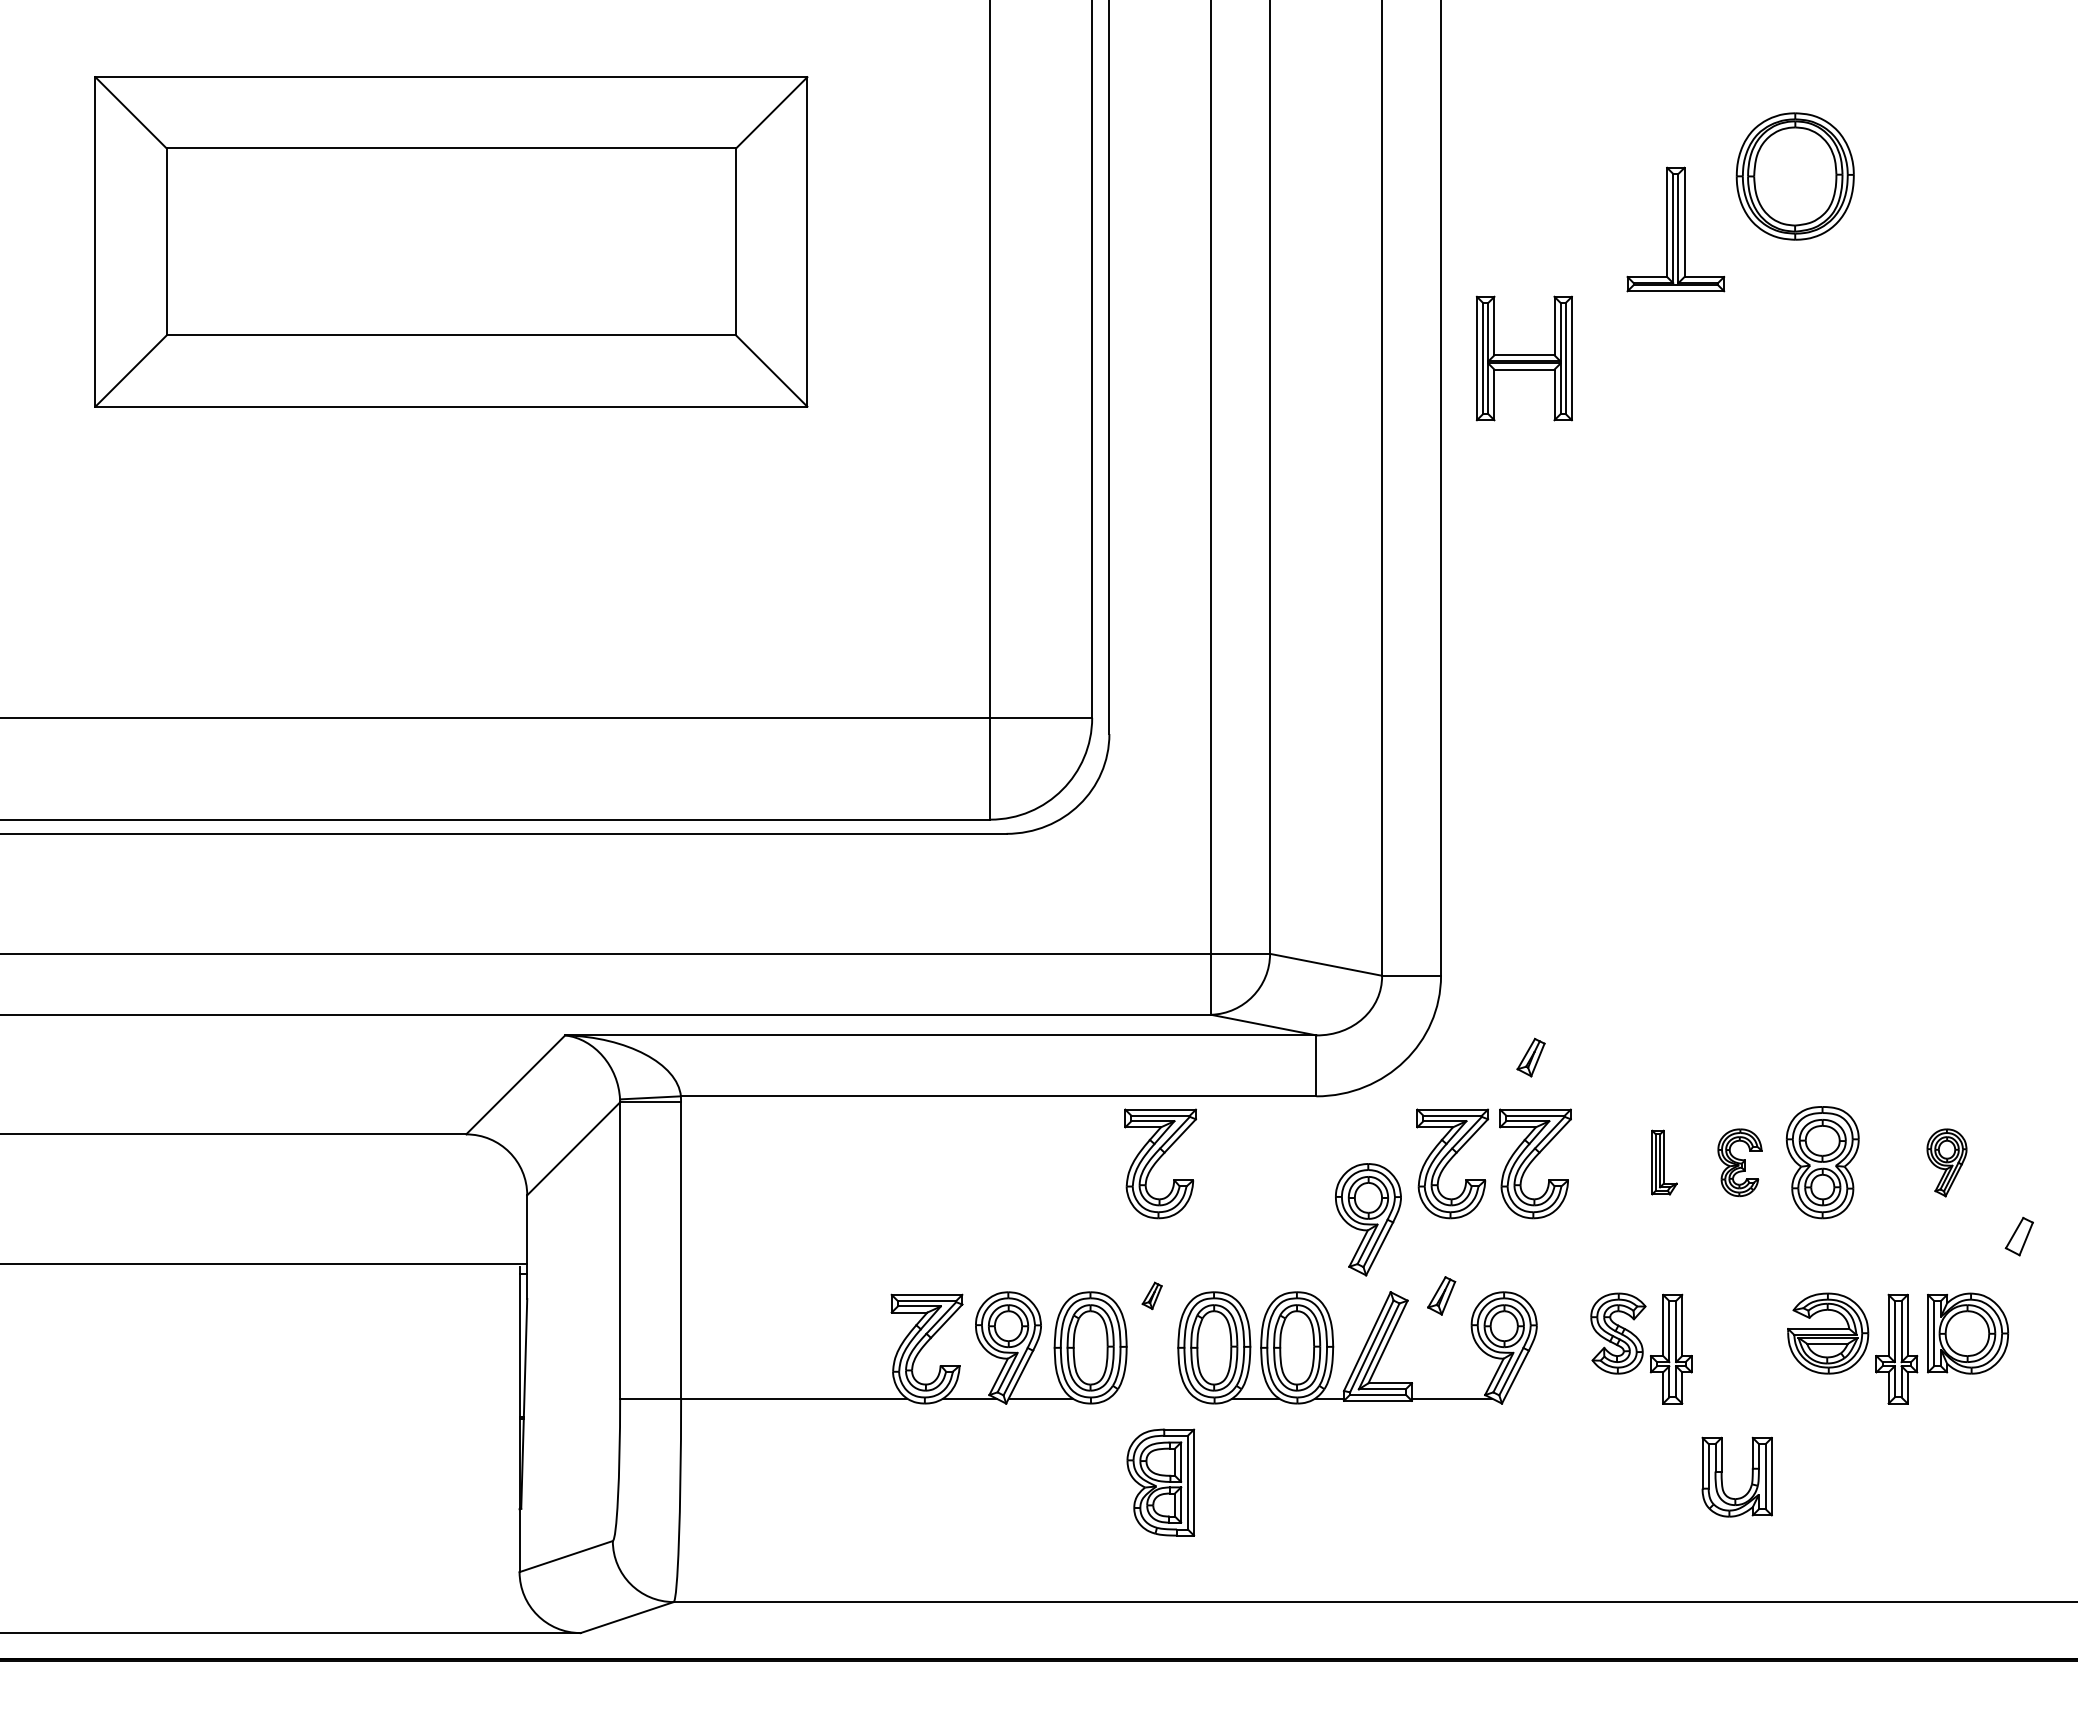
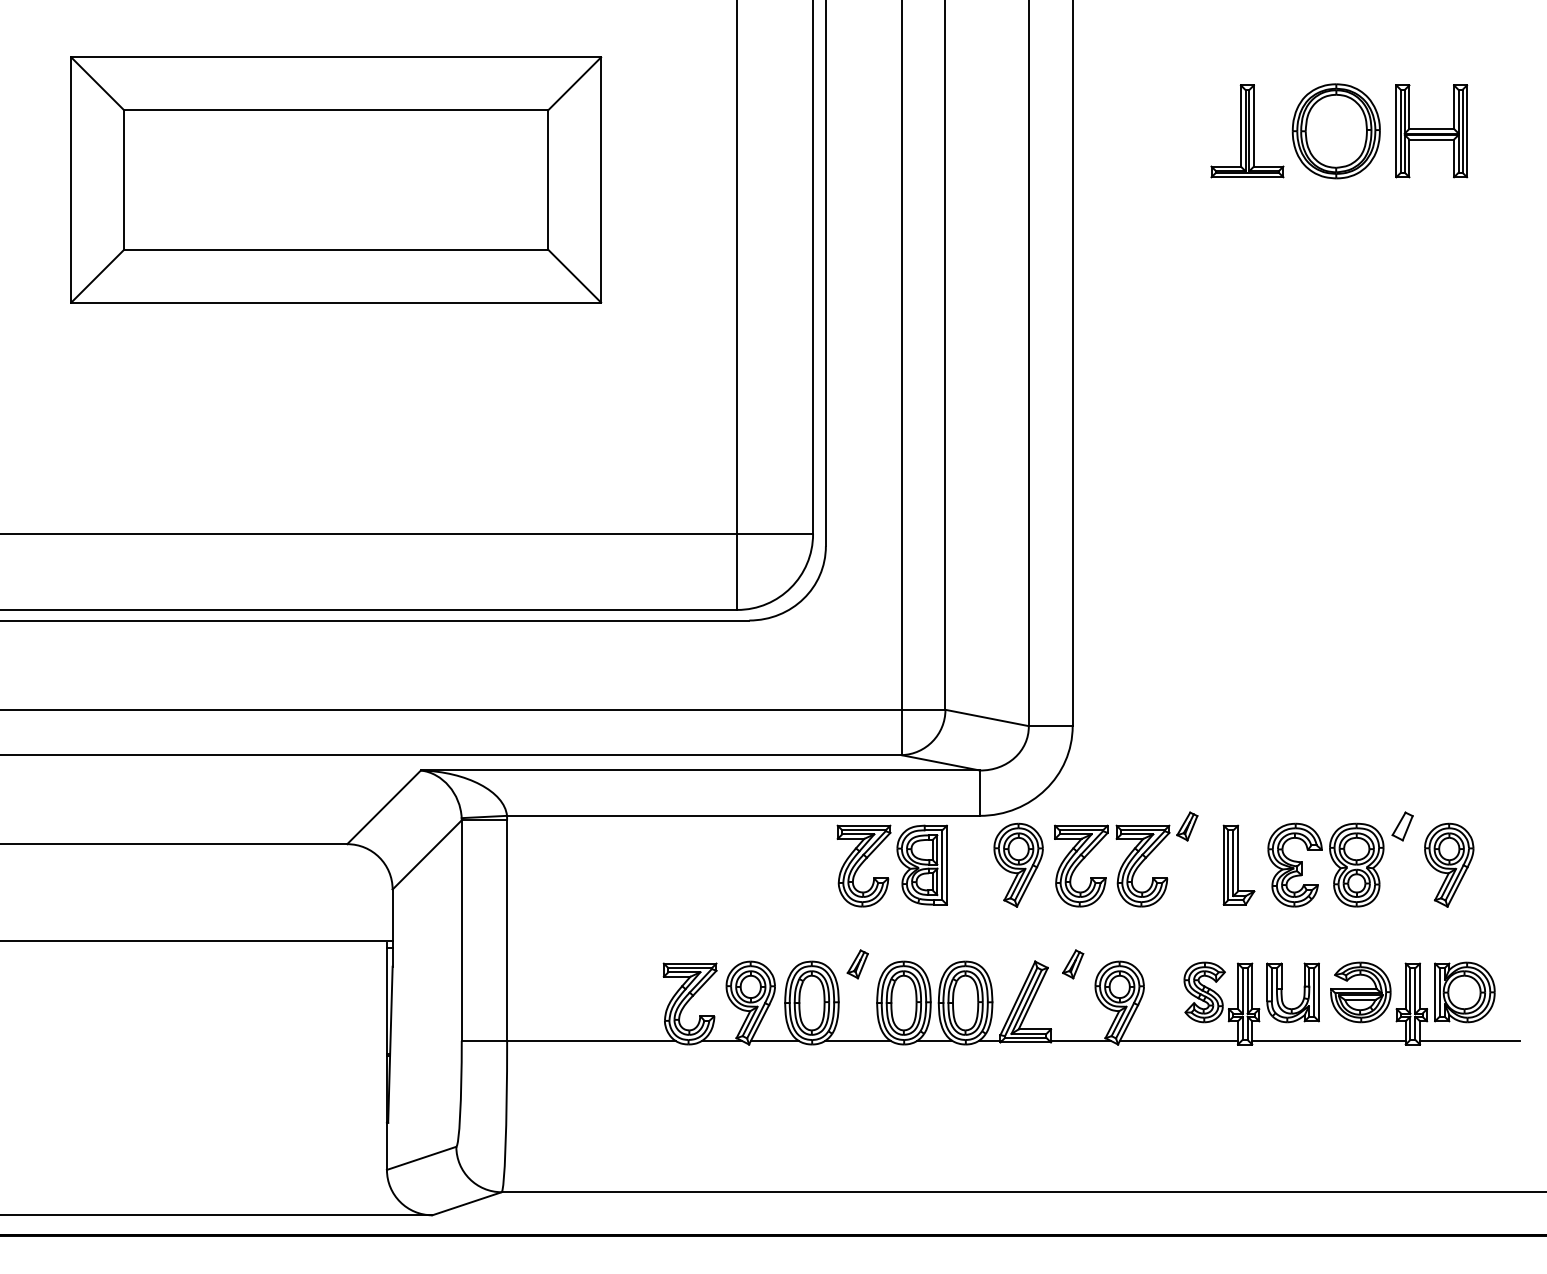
part: (1675, 229) -> (1247, 131), moved
part: (1523, 358) -> (1431, 131), moved
part: (1530, 1057) -> (1186, 826), moved
part: (1664, 1162) -> (1238, 865), size x1.67
part: (1739, 1162) -> (1294, 865), size x1.67
part: (1946, 1162) -> (1448, 865), size x1.67
part: (1368, 1219) -> (1018, 865), moved
part: (2018, 1236) -> (1401, 826), moved
part: (1151, 1295) -> (857, 964), size x1.43
line: (1152, 1398) -> (857, 1040), added
line: (1583, 1398) -> (1178, 1040), added
line: (1785, 1398) -> (1329, 1040), added
line: (1974, 1398) -> (1469, 1040), added
part: (1722, 1476) -> (1282, 992), moved
part: (1160, 1482) -> (921, 865), moved

